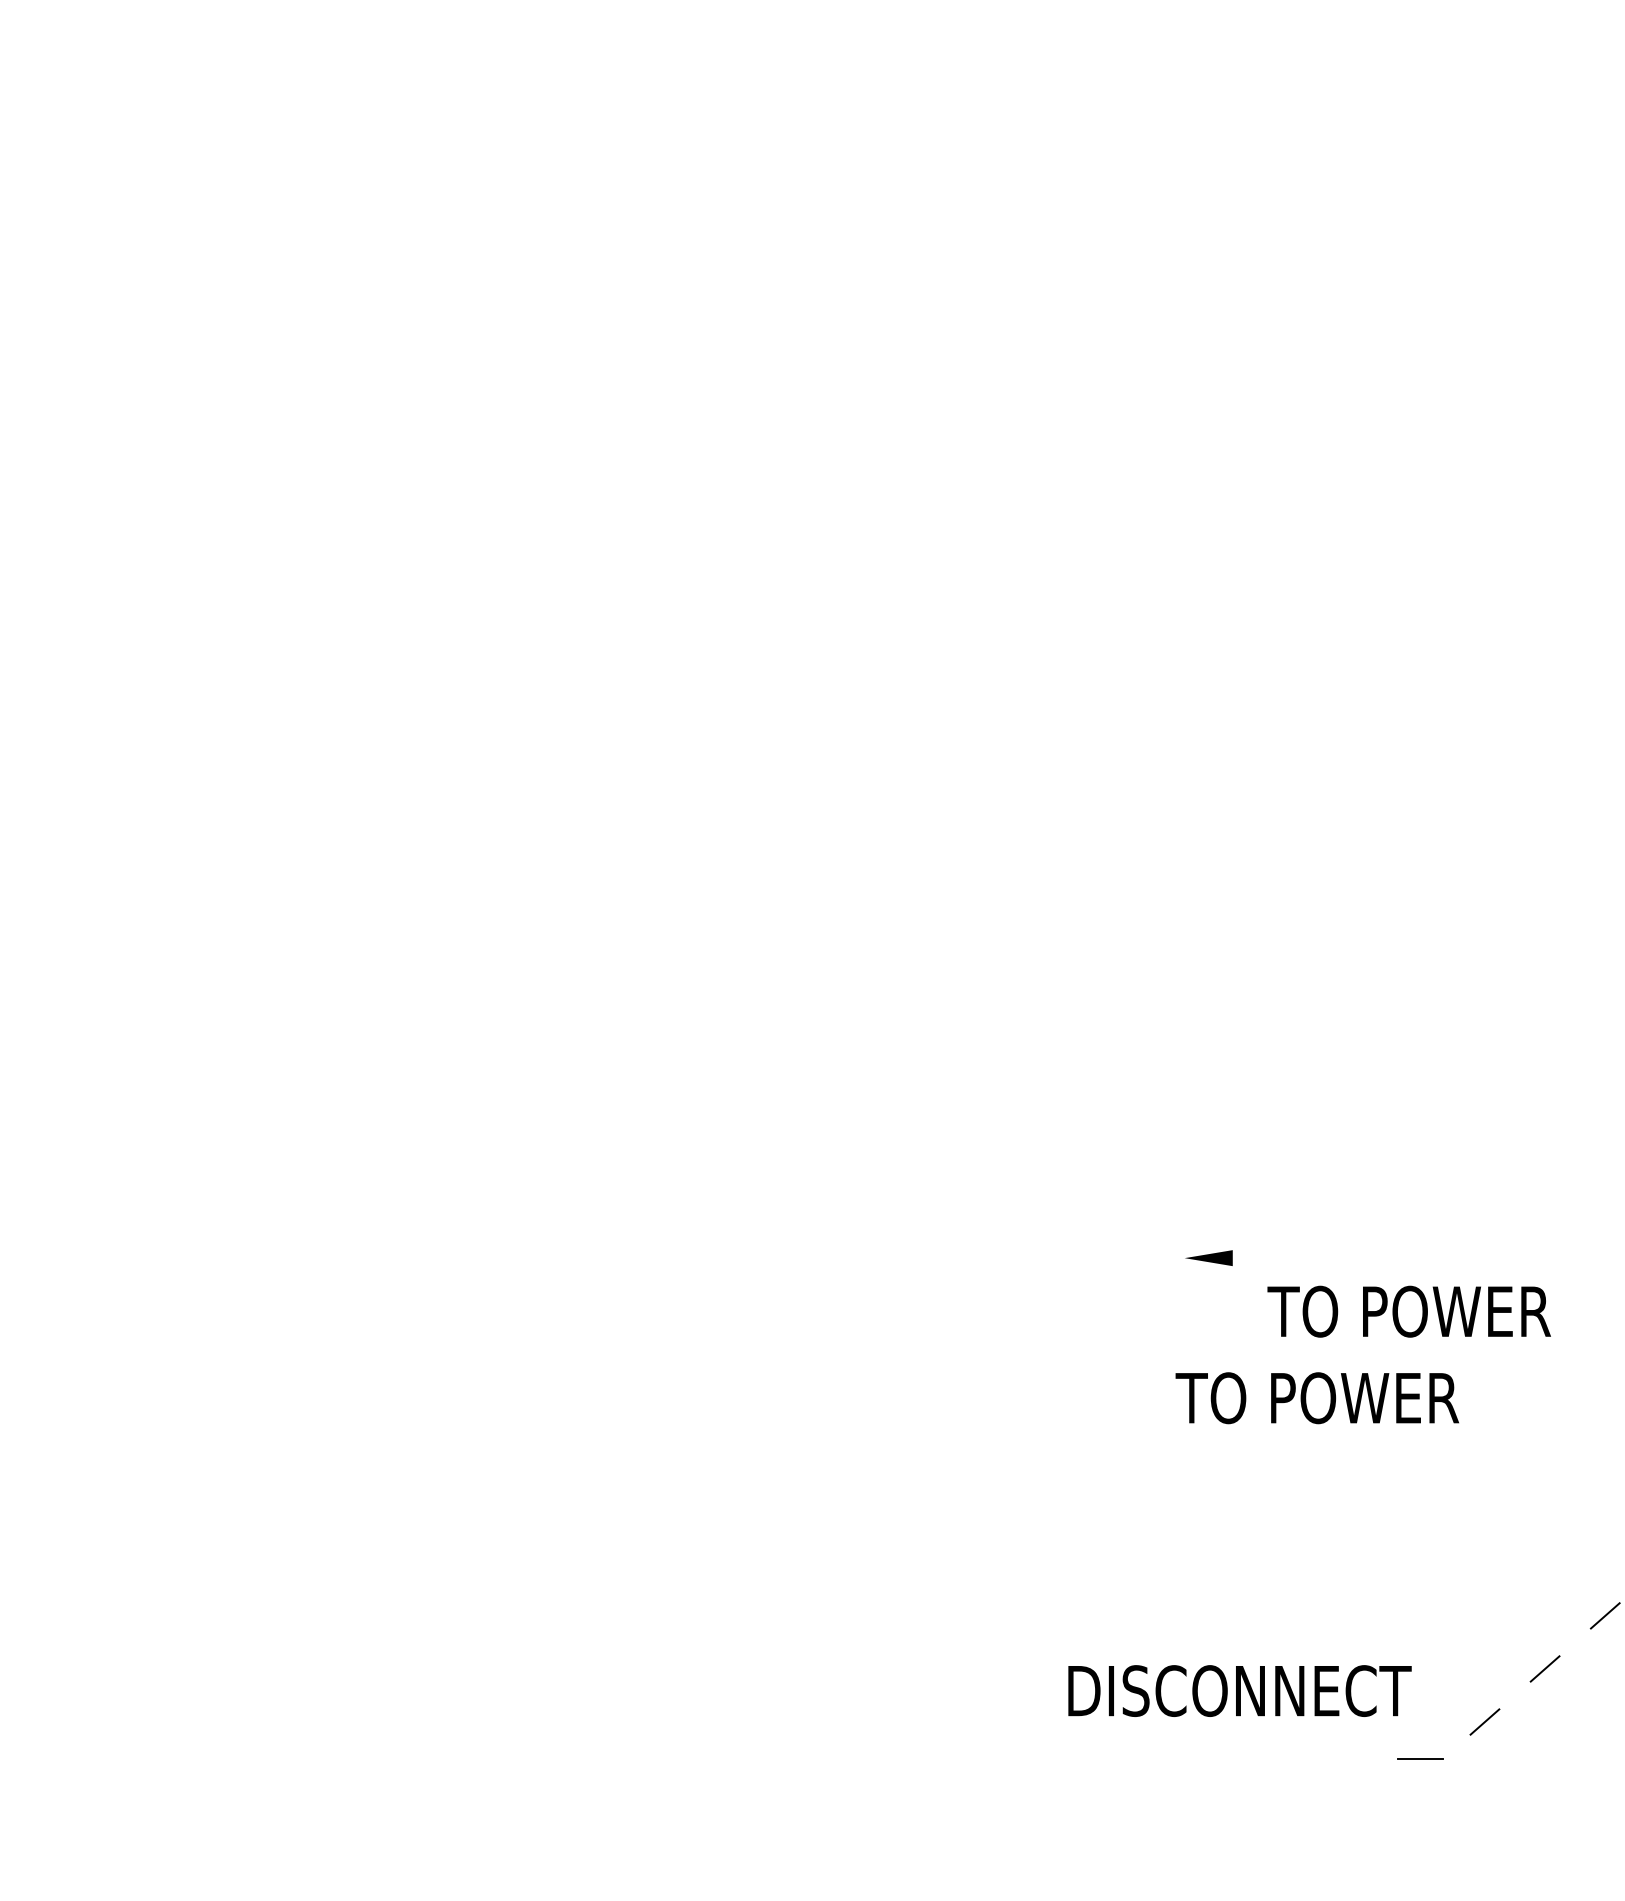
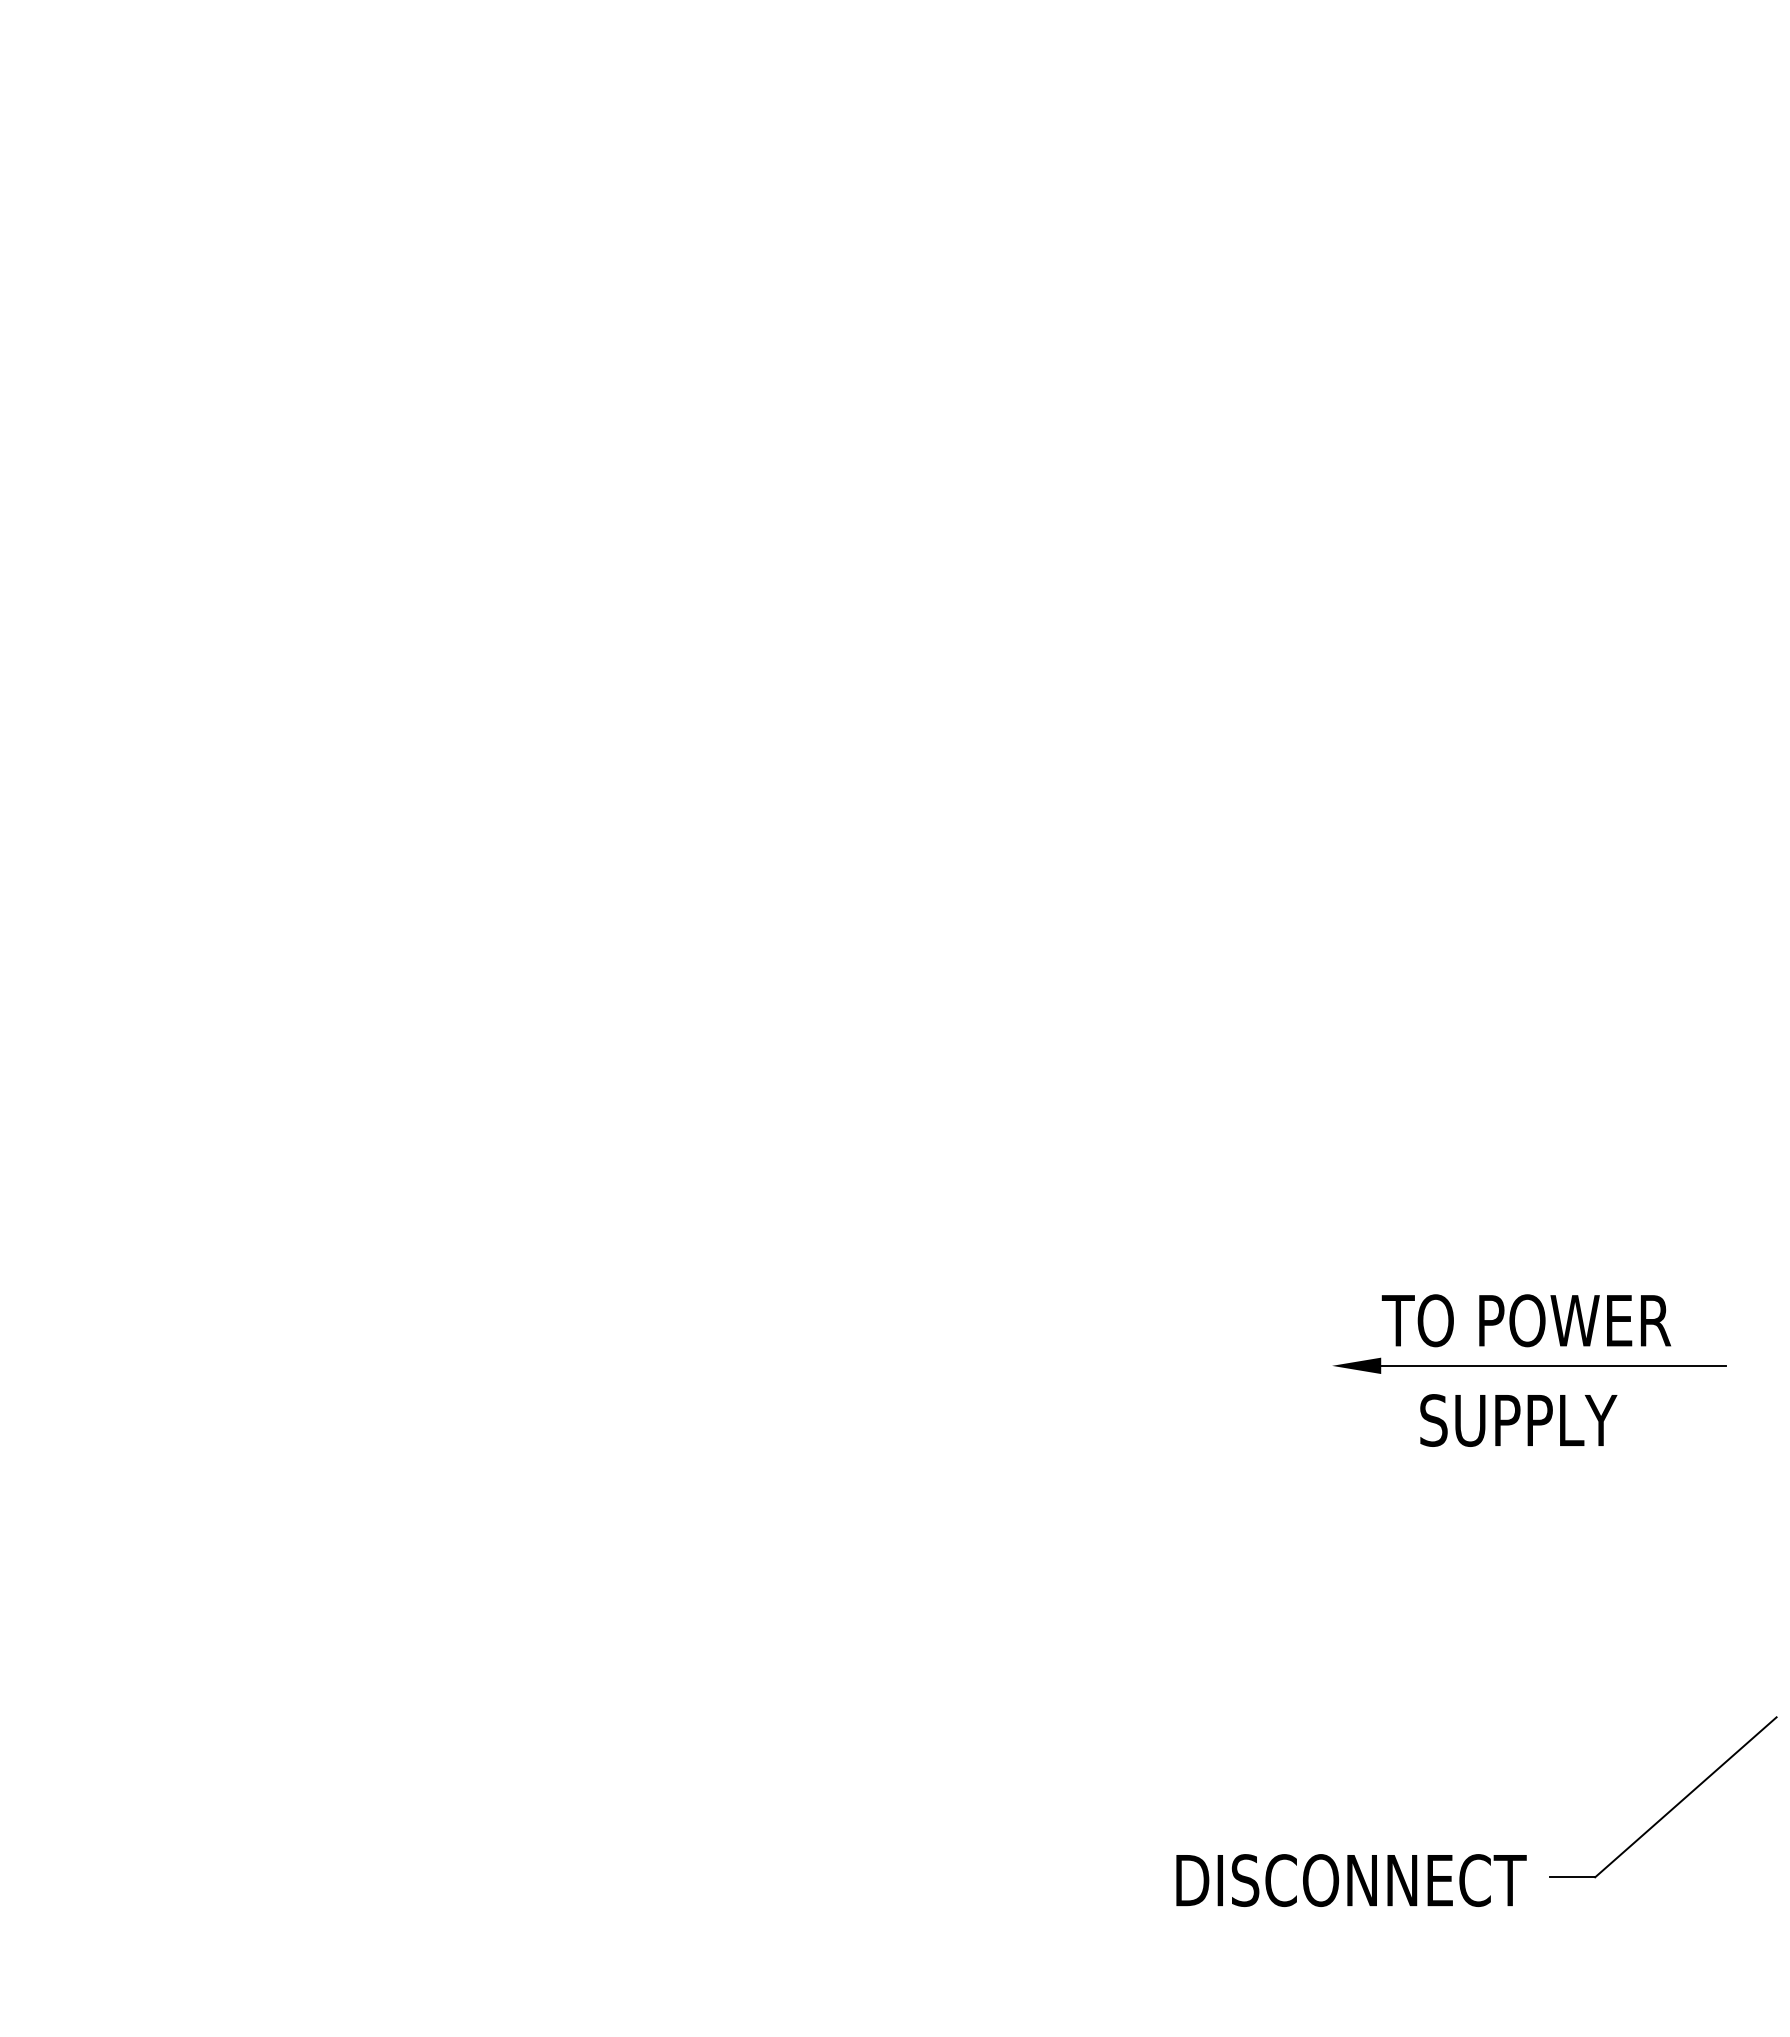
line: (1401, 1257) -> (1553, 1365), added
text: (1408, 1311) -> (1560, 1420), TO POWER -> SUPPLY
text: (1316, 1397) -> (1525, 1320), moved
line: (1531, 1681) -> (1685, 1797), dashed -> solid
text: (1239, 1691) -> (1351, 1880), moved

